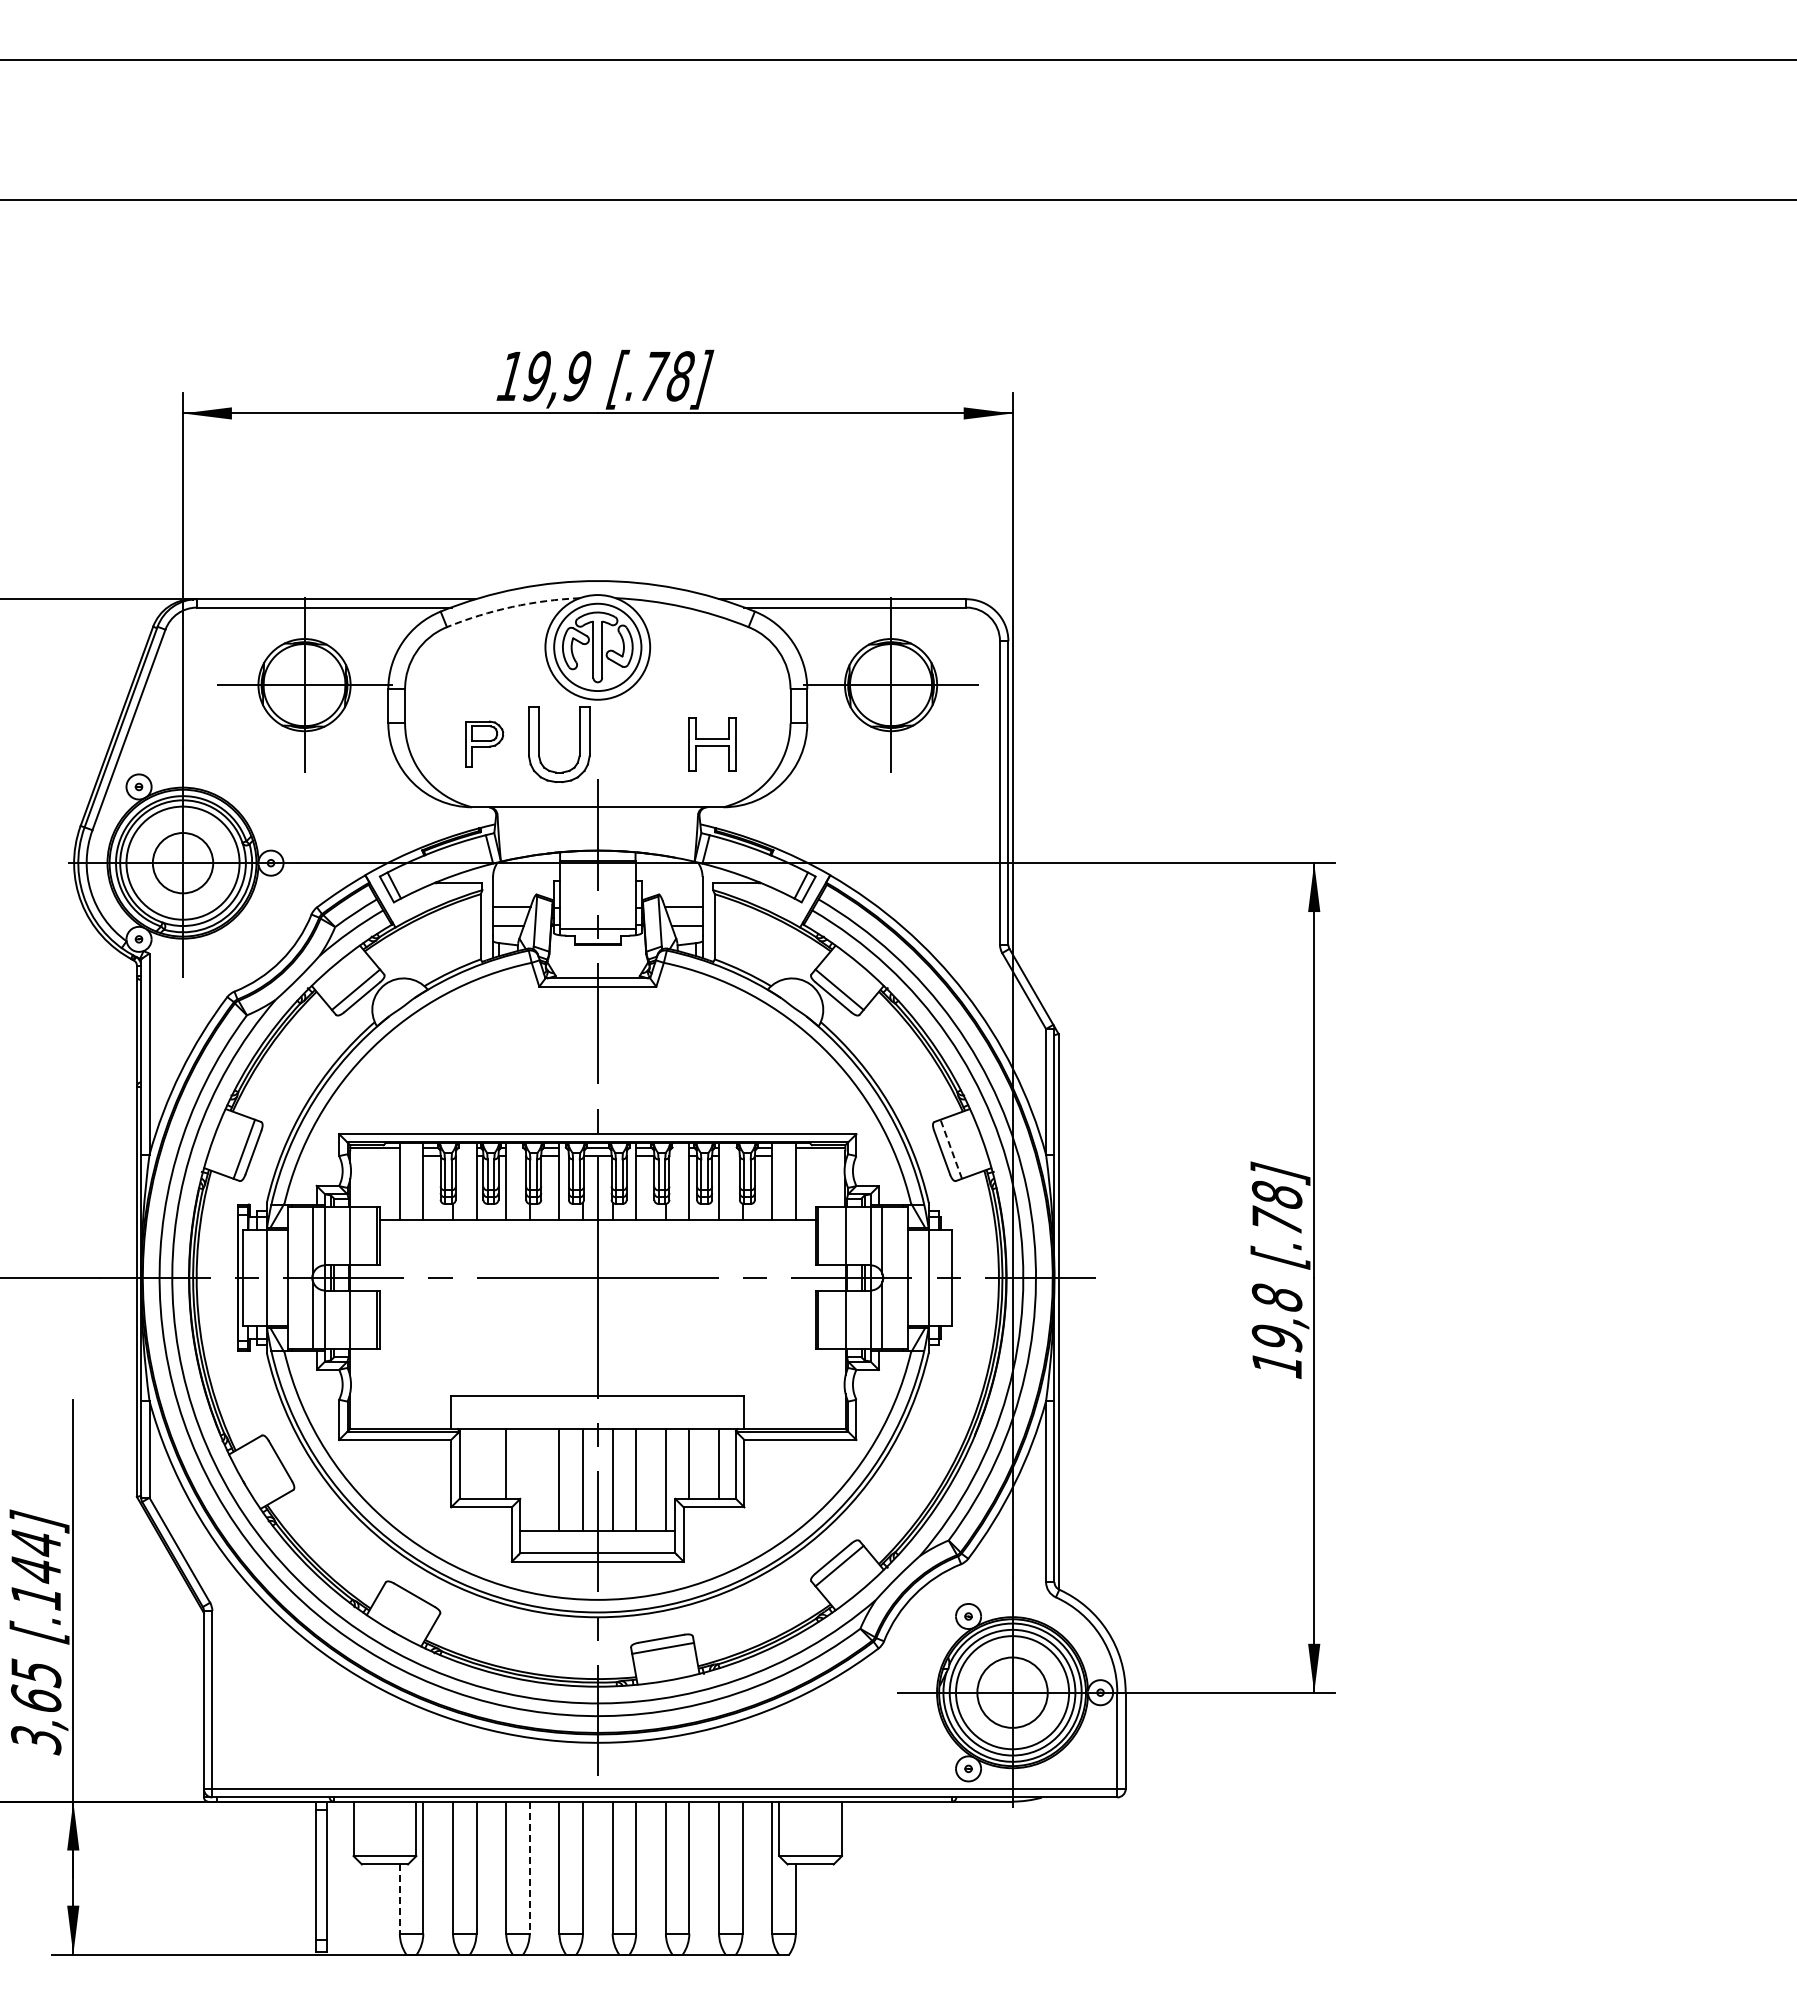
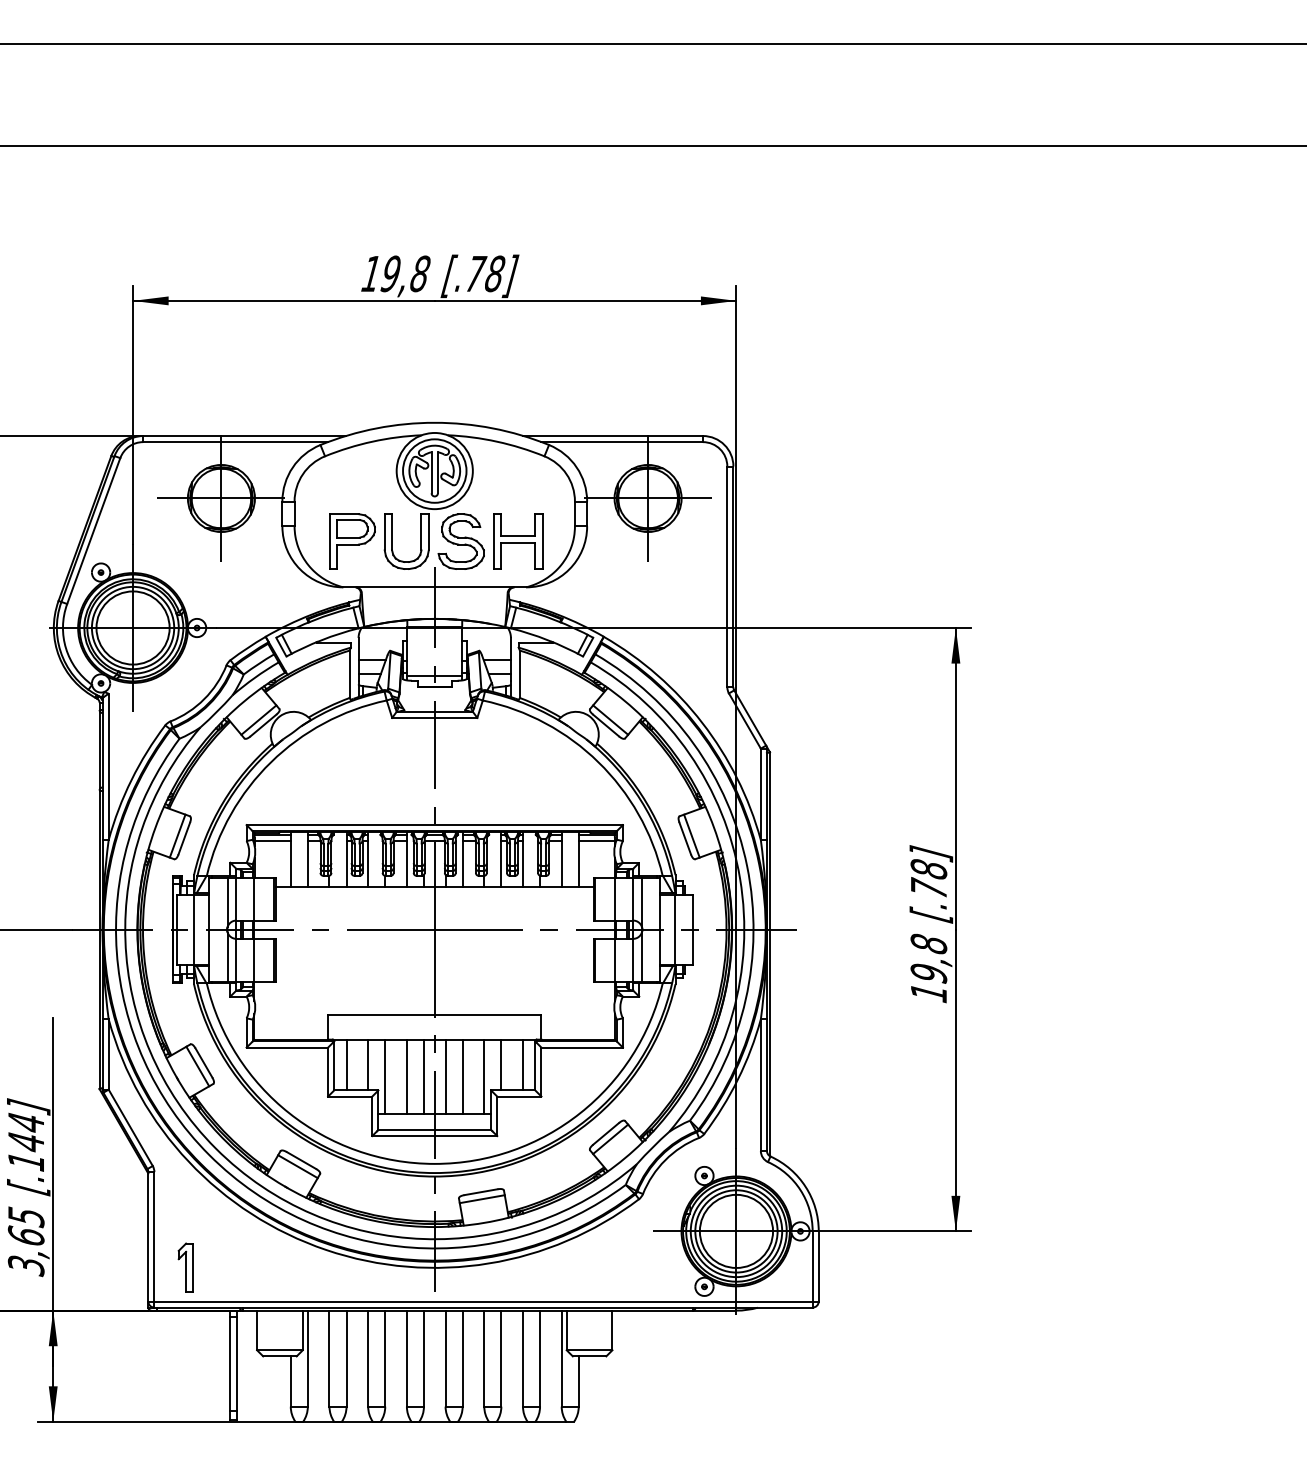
text: (577, 376) -> (420, 274), 19,9 -> 19,8
arc: (512, 607) -> (372, 442), dashed -> solid
part: (484, 743) -> (352, 540), size x1.67
part: (634, 744) -> (461, 541), added
part: (712, 744) -> (518, 541), size x1.43
circle: (182, 862) -> (132, 627), size x1.67
line: (951, 1148) -> (692, 835), dashed -> solid
line: (374, 1156) -> (272, 841), added
line: (820, 1156) -> (596, 841), added
line: (476, 1463) -> (346, 1064), added
line: (271, 1465) -> (197, 1066), added
line: (529, 1479) -> (385, 1076), added
line: (409, 1603) -> (297, 1166), added
circle: (1012, 1692) -> (736, 1231), size x1.43
part: (255, 1742) -> (185, 1267), added
line: (529, 1867) -> (385, 1358), dashed -> solid
line: (399, 1899) -> (290, 1381), dashed -> solid

